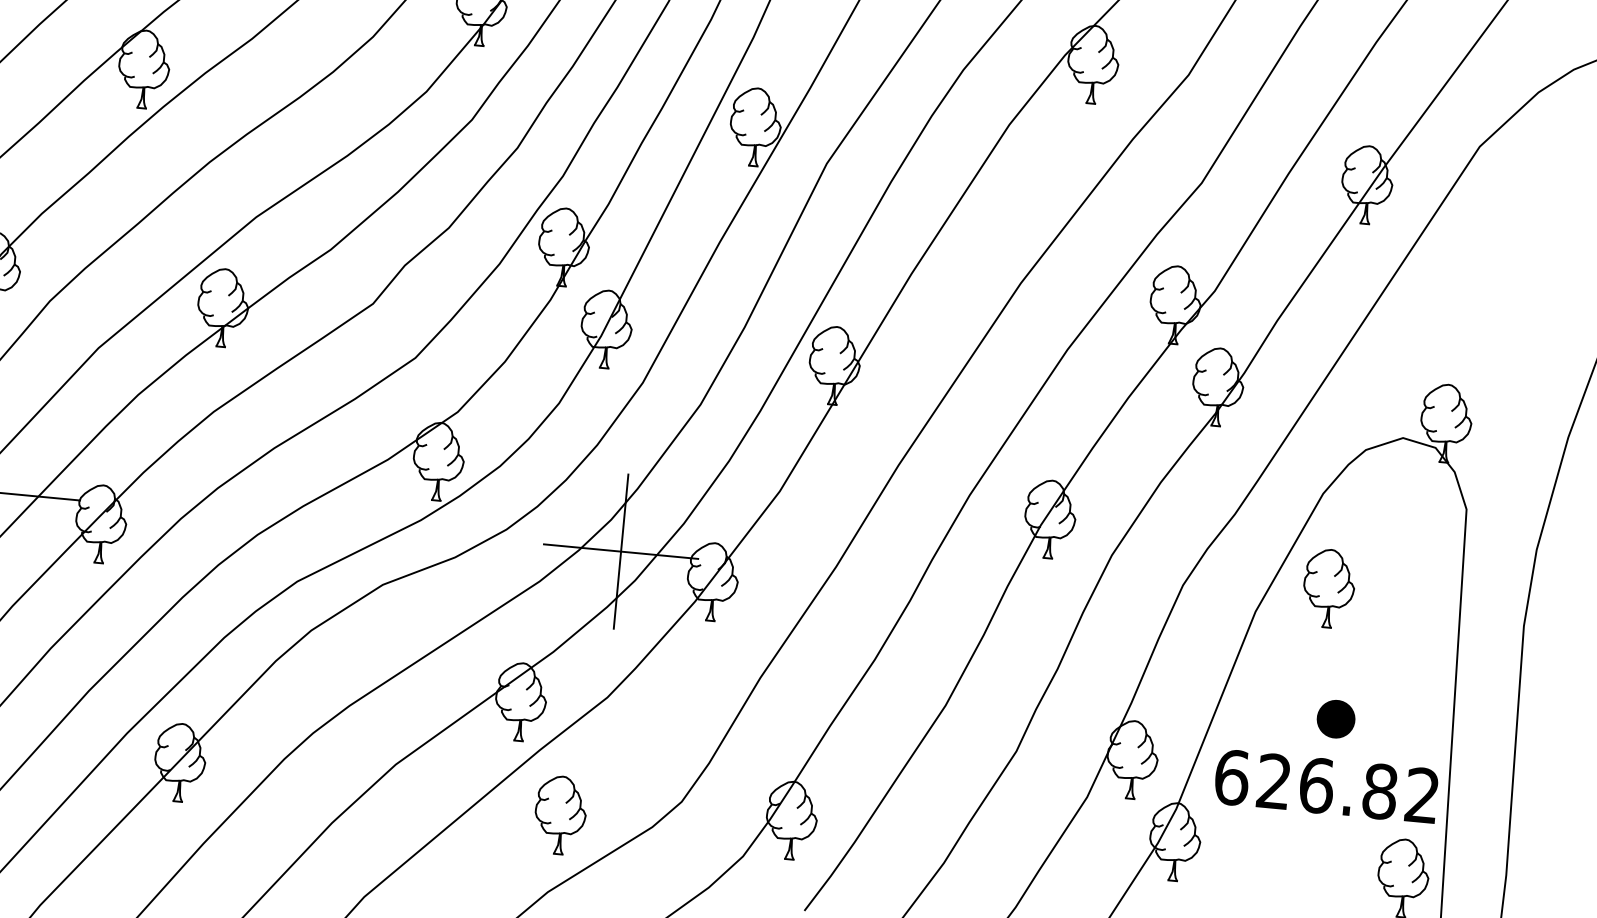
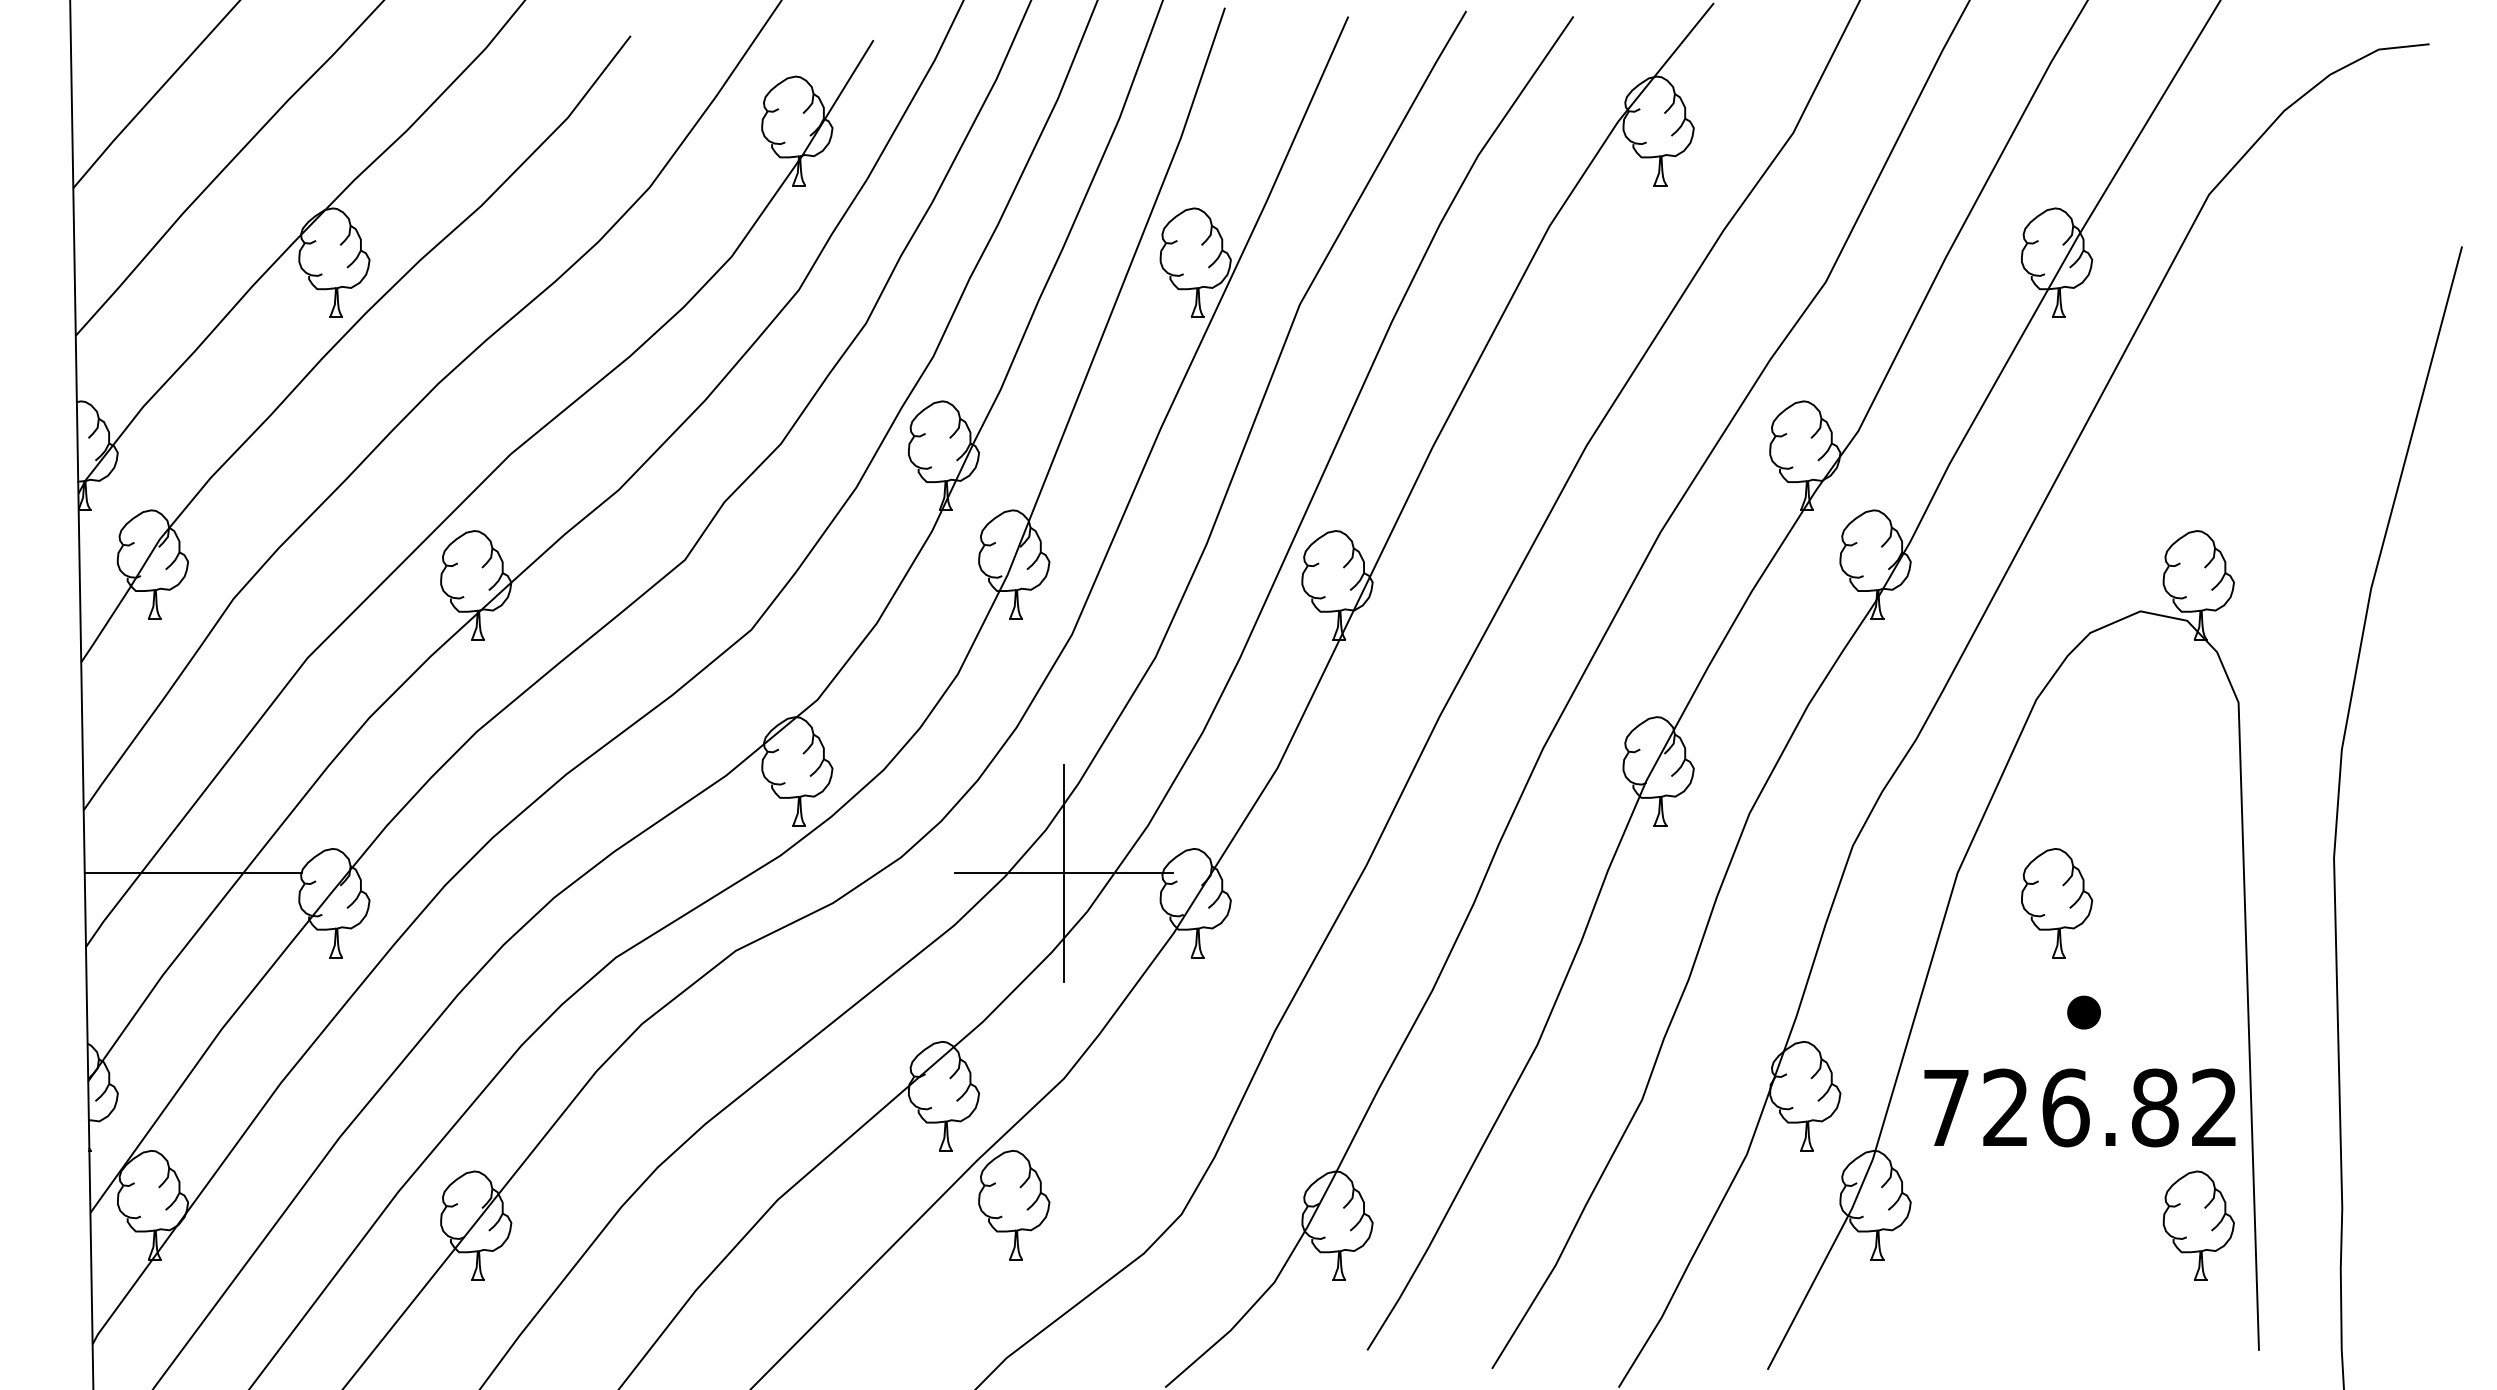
part: (1329, 588) -> (2057, 903), moved
part: (1335, 719) -> (2083, 1012), size x0.62
text: (1232, 777) -> (1946, 1107), 626.82 -> 726.82
part: (560, 815) -> (1014, 1205), moved

